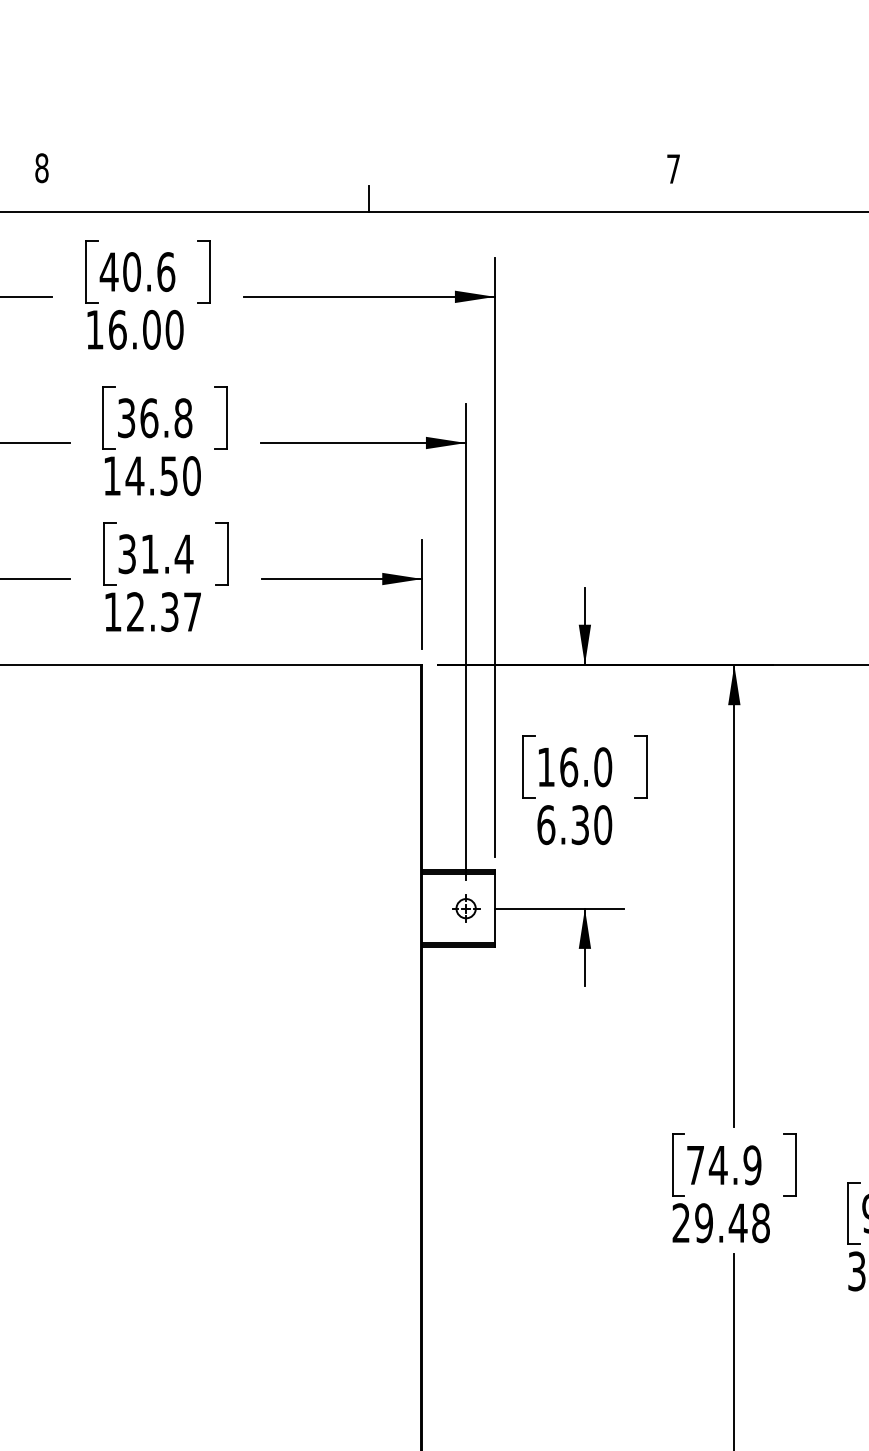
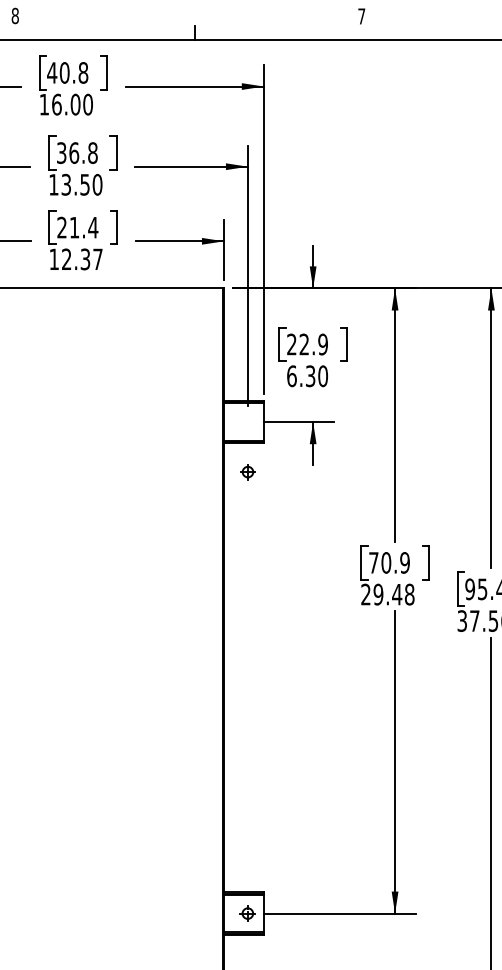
text: (166, 271) -> (83, 72), 40.6 -> 40.8
text: (135, 475) -> (66, 184), 14.50 -> 13.50
text: (126, 553) -> (61, 227), 31.4 -> 21.4
text: (574, 767) -> (307, 344), 16.0 -> 22.9
part: (465, 909) -> (247, 472), moved
text: (718, 1164) -> (386, 562), 74.9 -> 70.9

